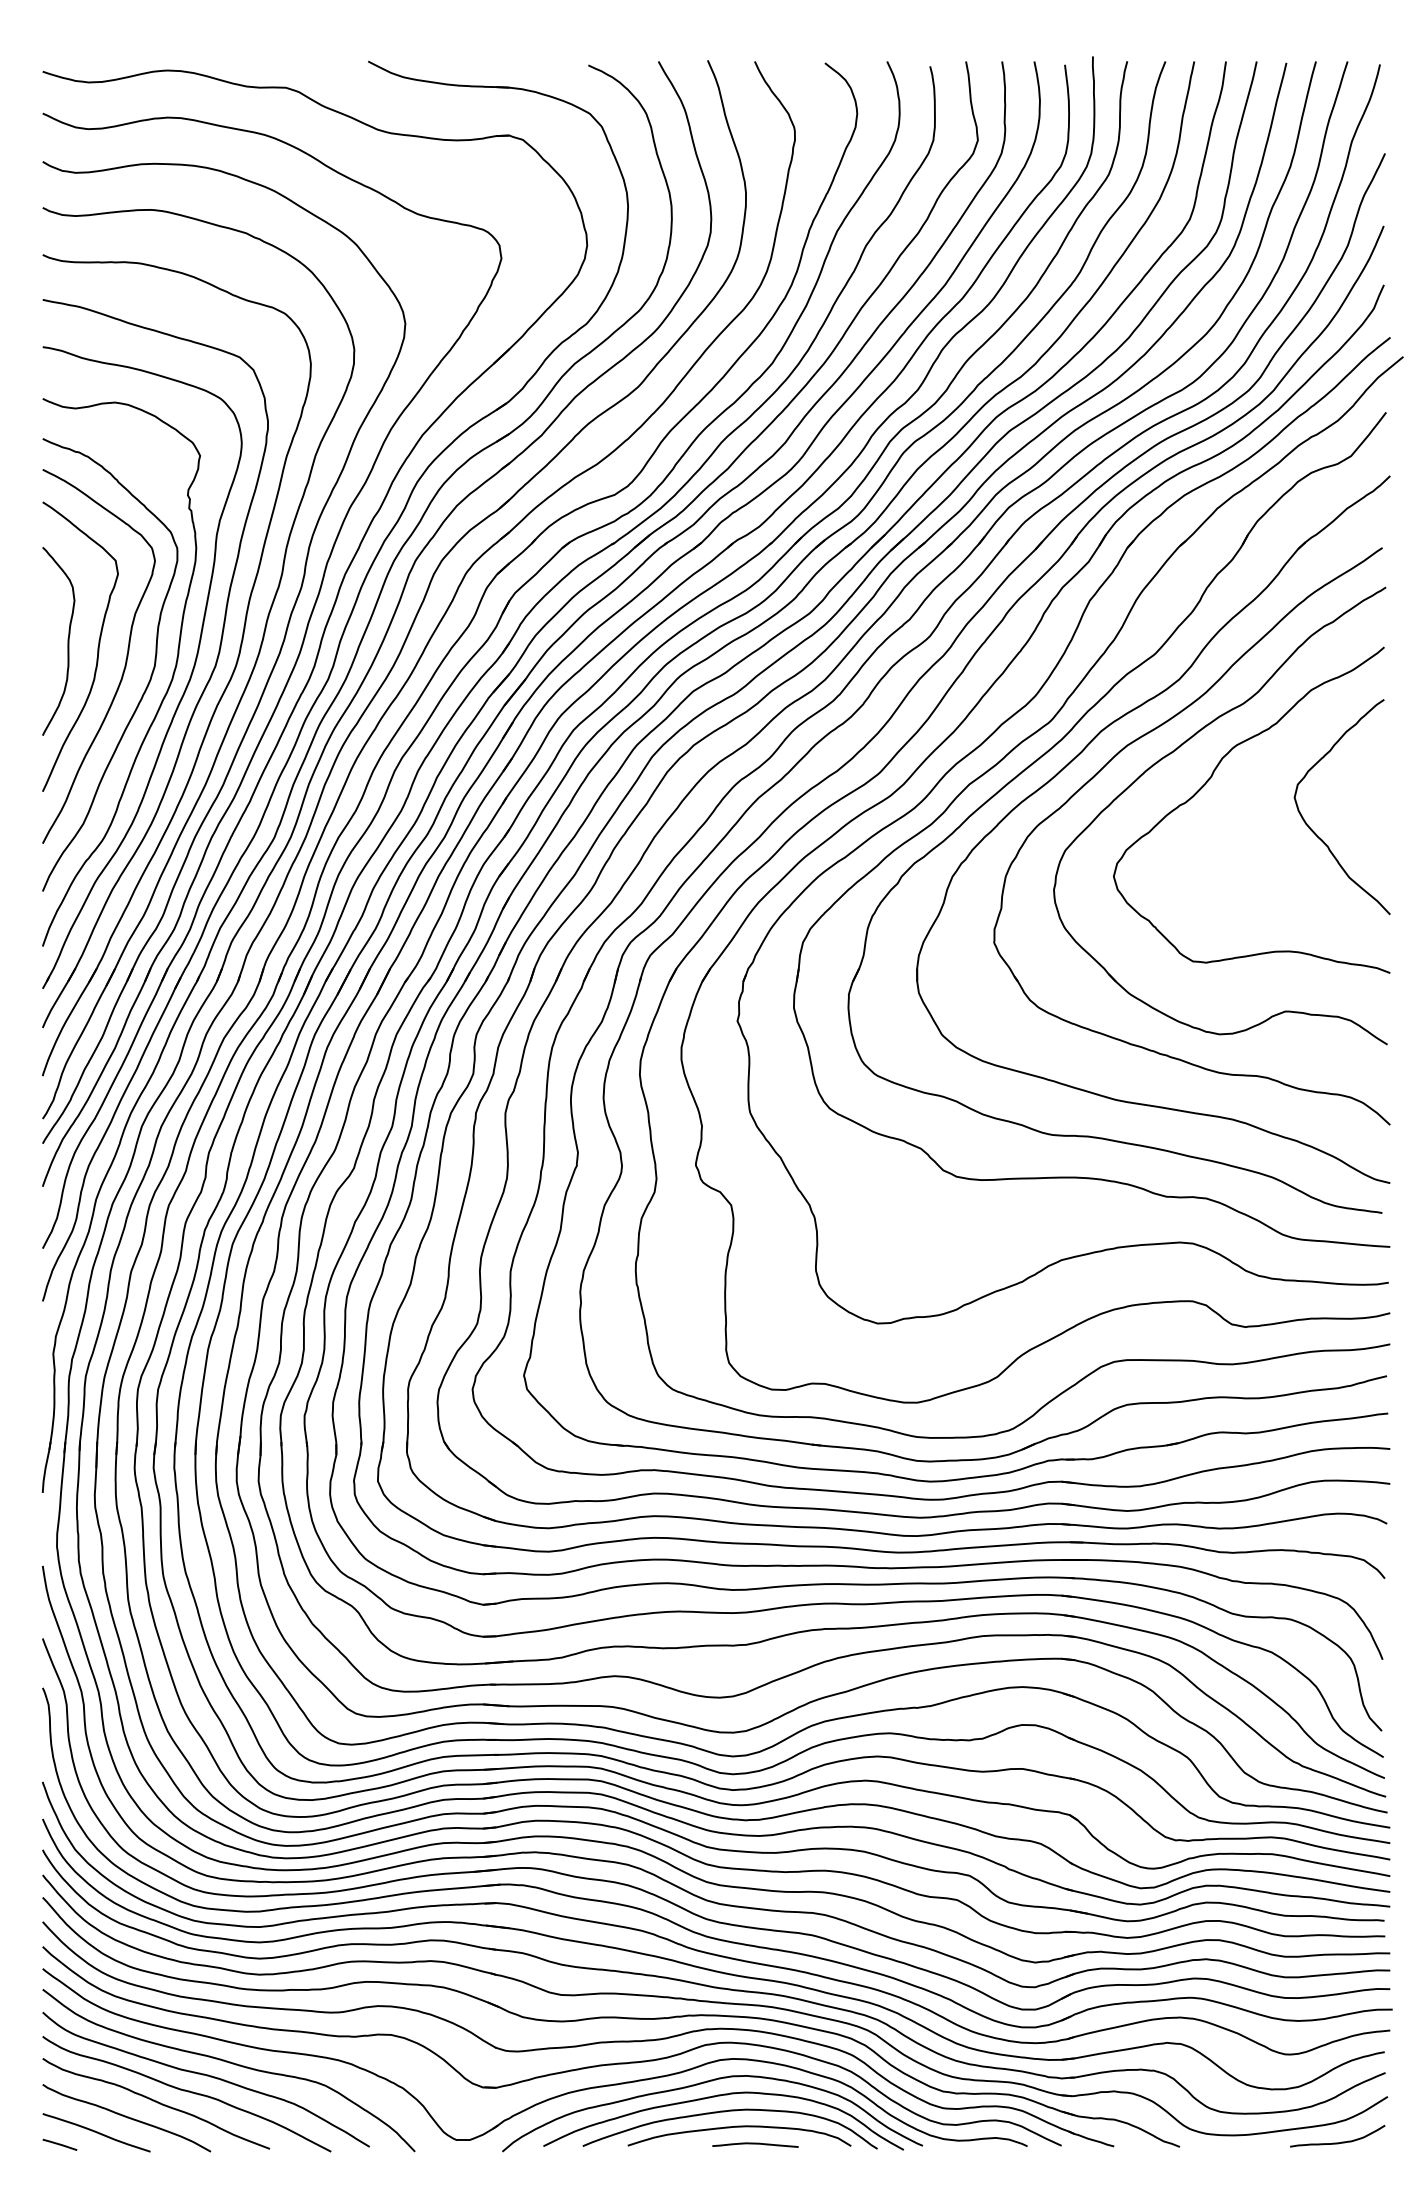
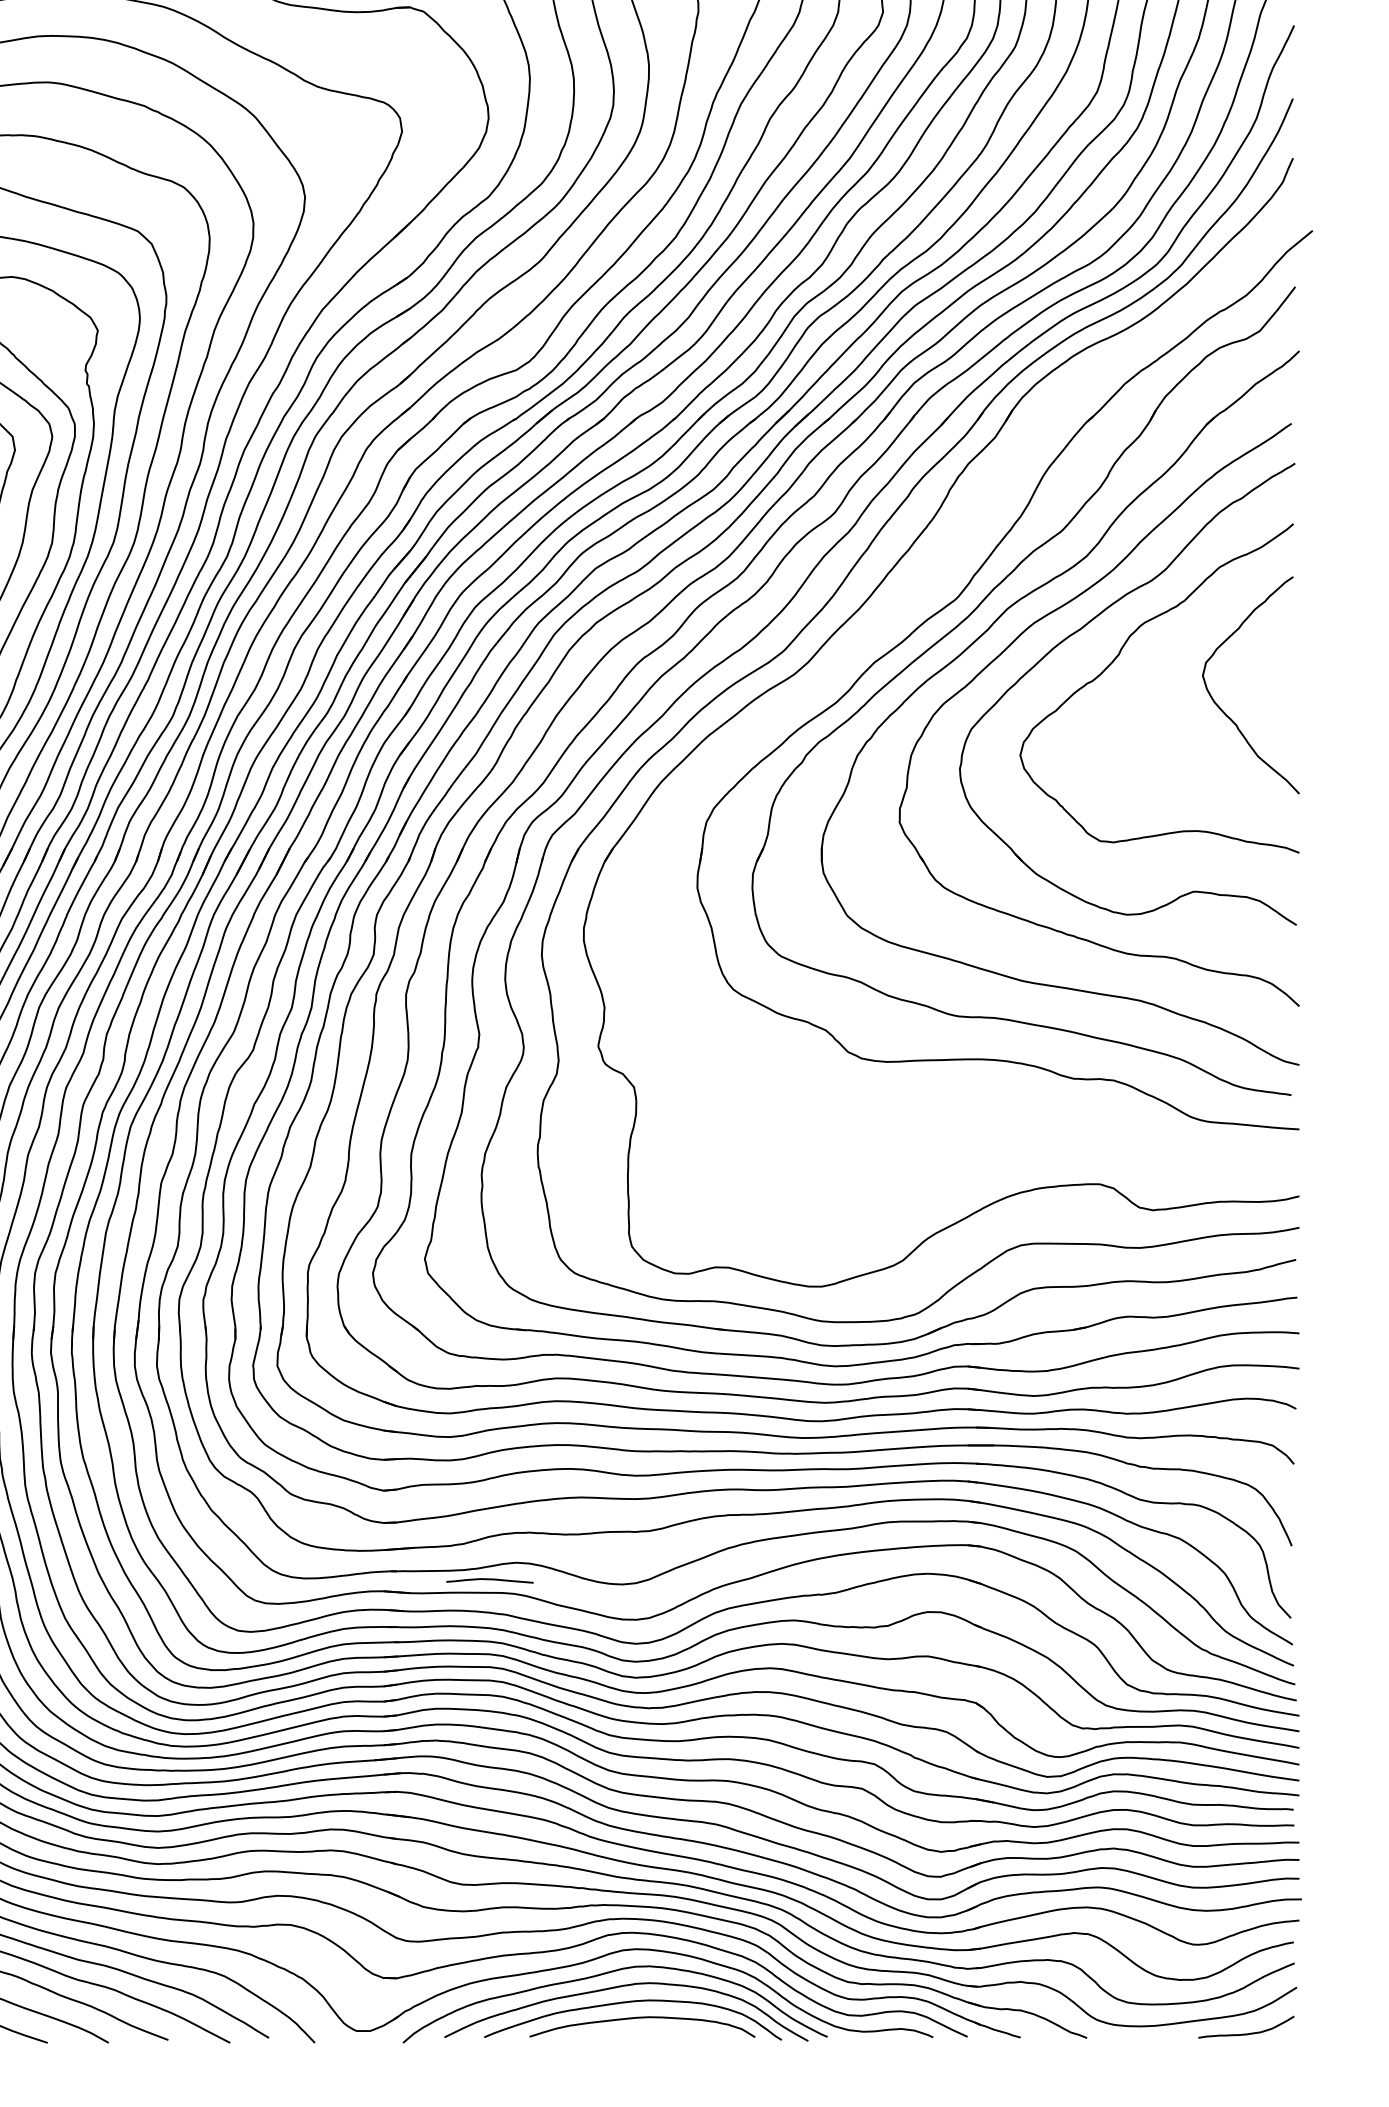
part: (980, 746) -> (885, 624), removed
curve: (755, 2144) -> (489, 1580), moved

